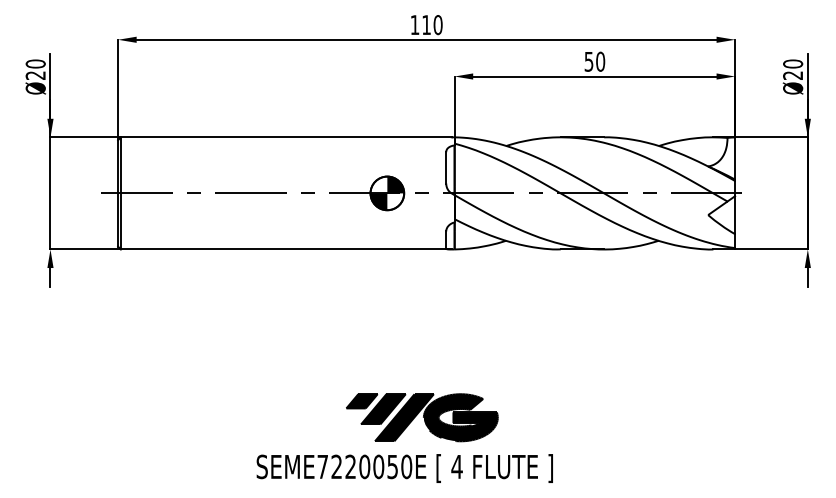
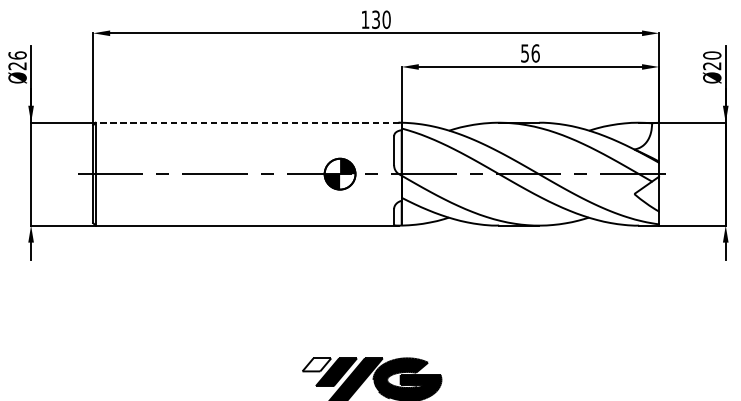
text: (426, 25) -> (375, 20), 110 -> 130
text: (600, 61) -> (535, 53), 50 -> 56
text: (35, 63) -> (17, 55), Ø20 -> Ø26
line: (285, 137) -> (246, 122), solid -> dashed
fill: (361, 401) -> (316, 365), removed

